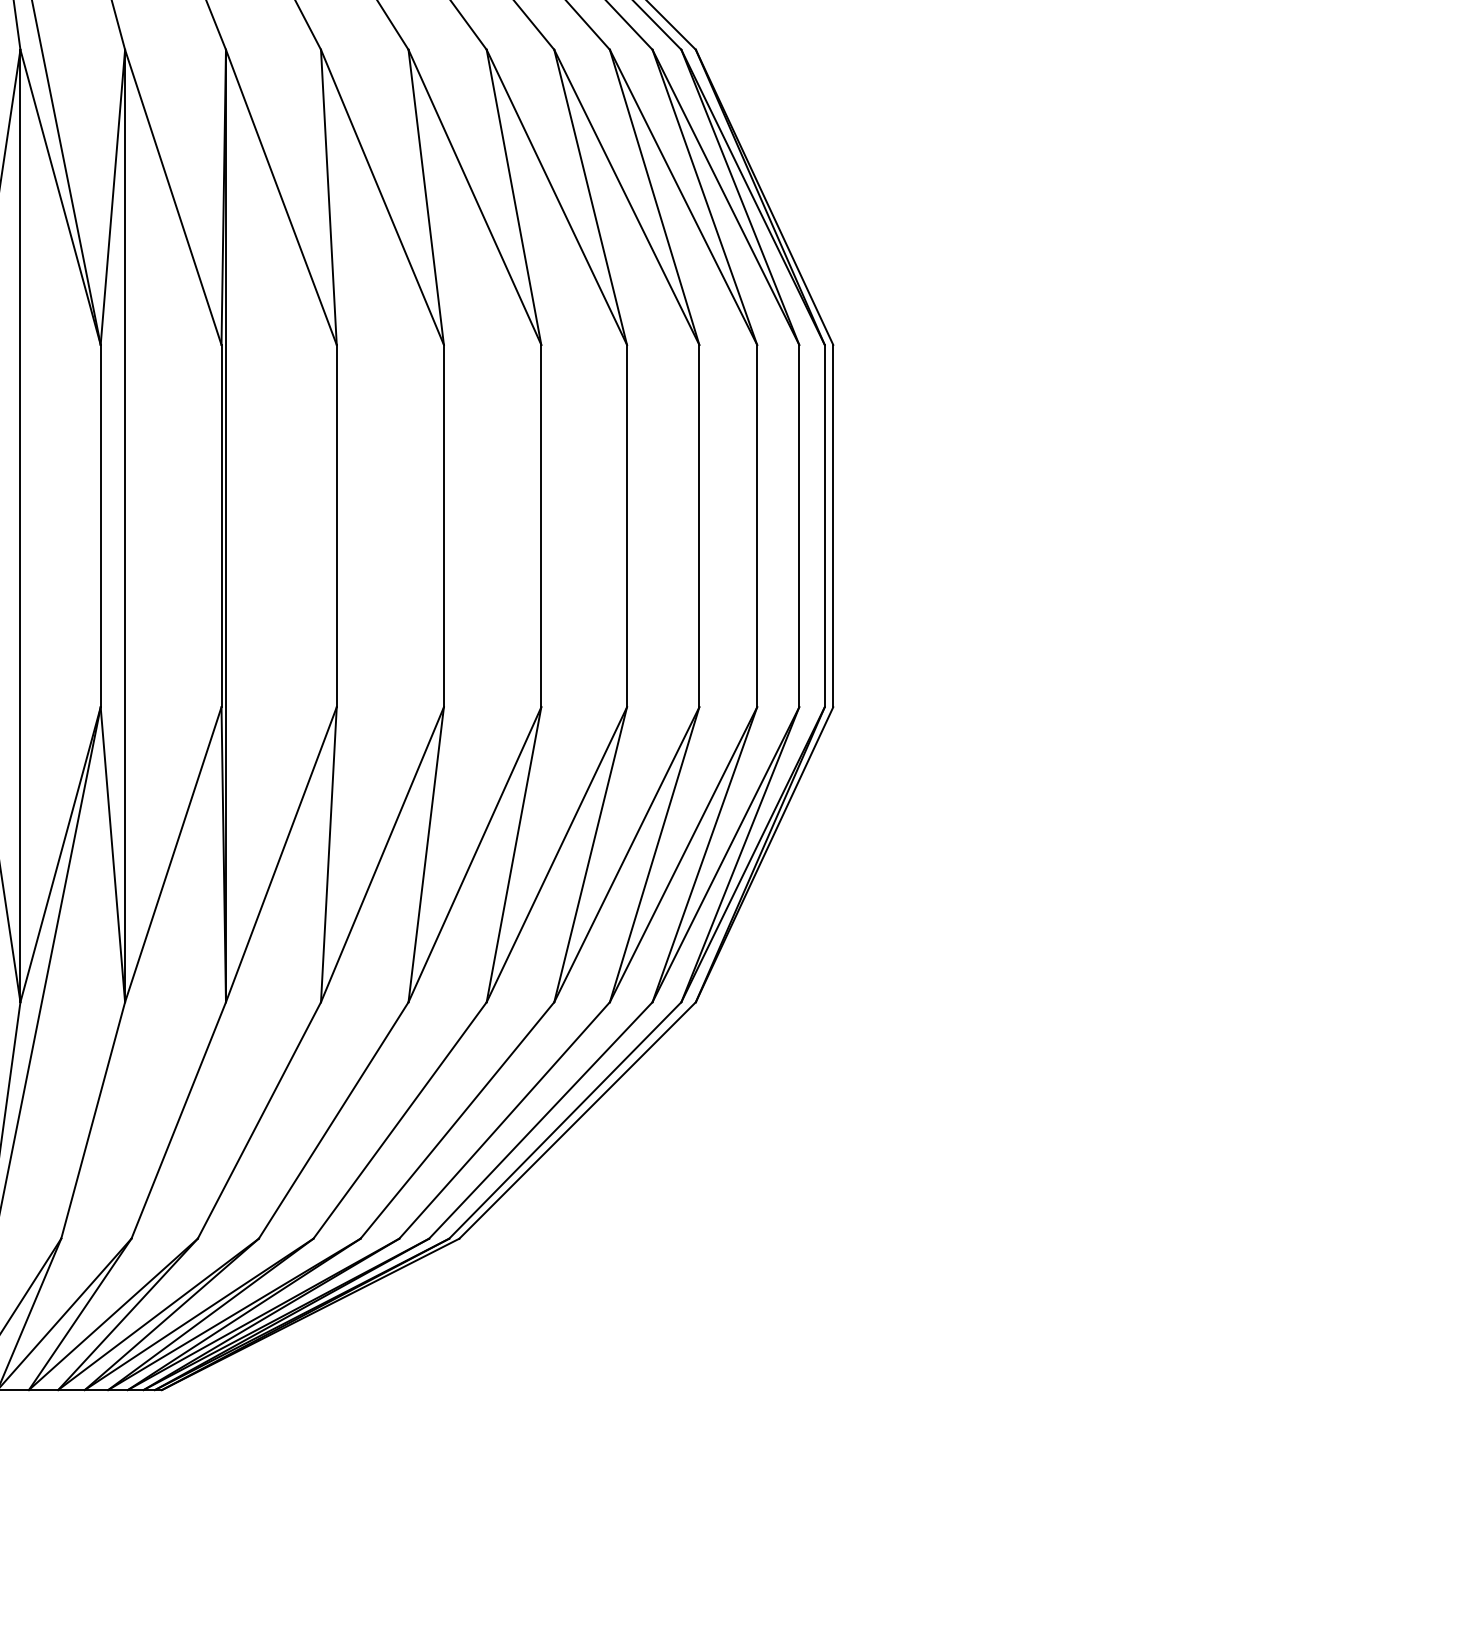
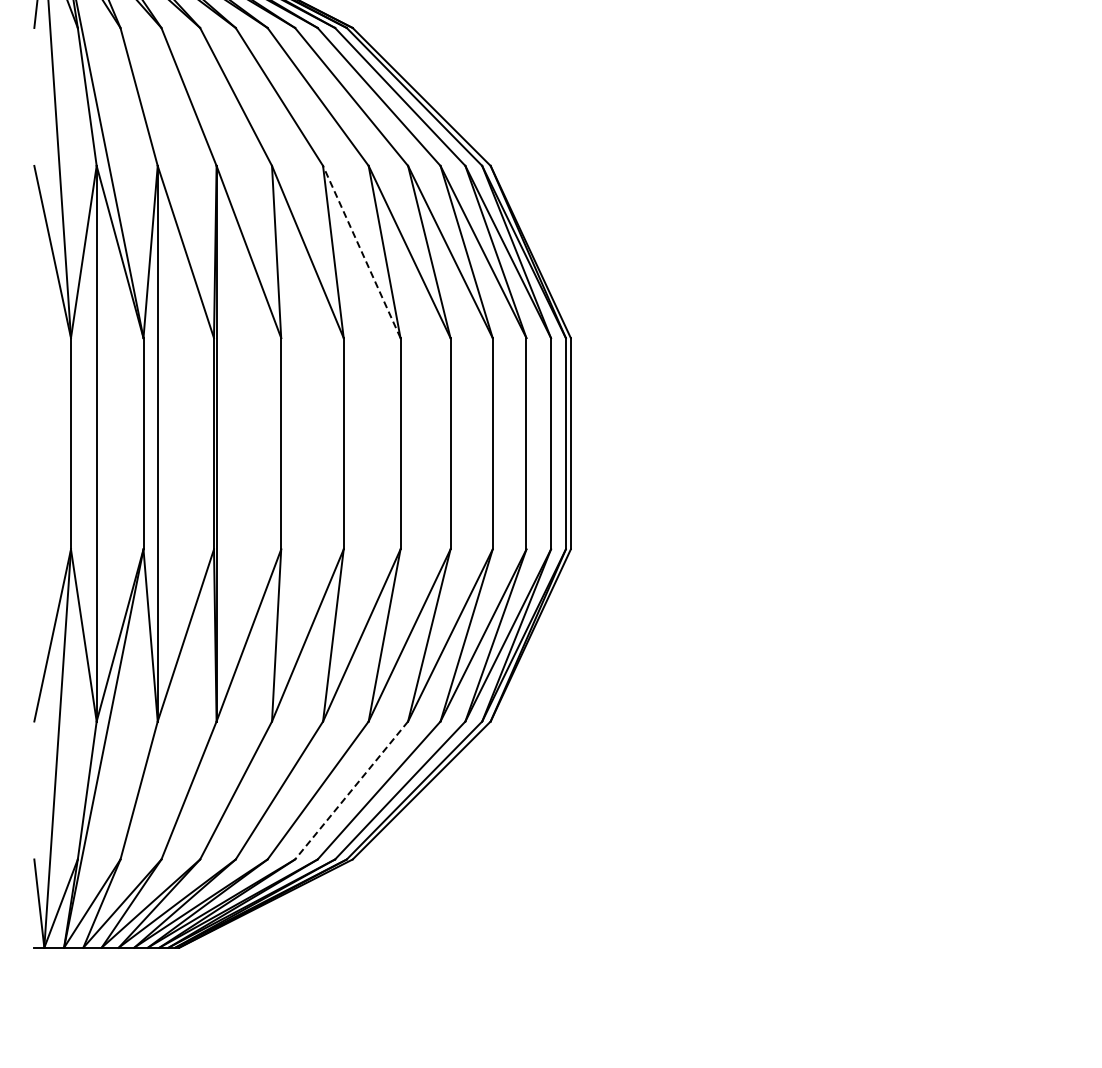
line: (474, 196) -> (361, 251), solid -> dashed
line: (457, 1120) -> (351, 790), solid -> dashed

